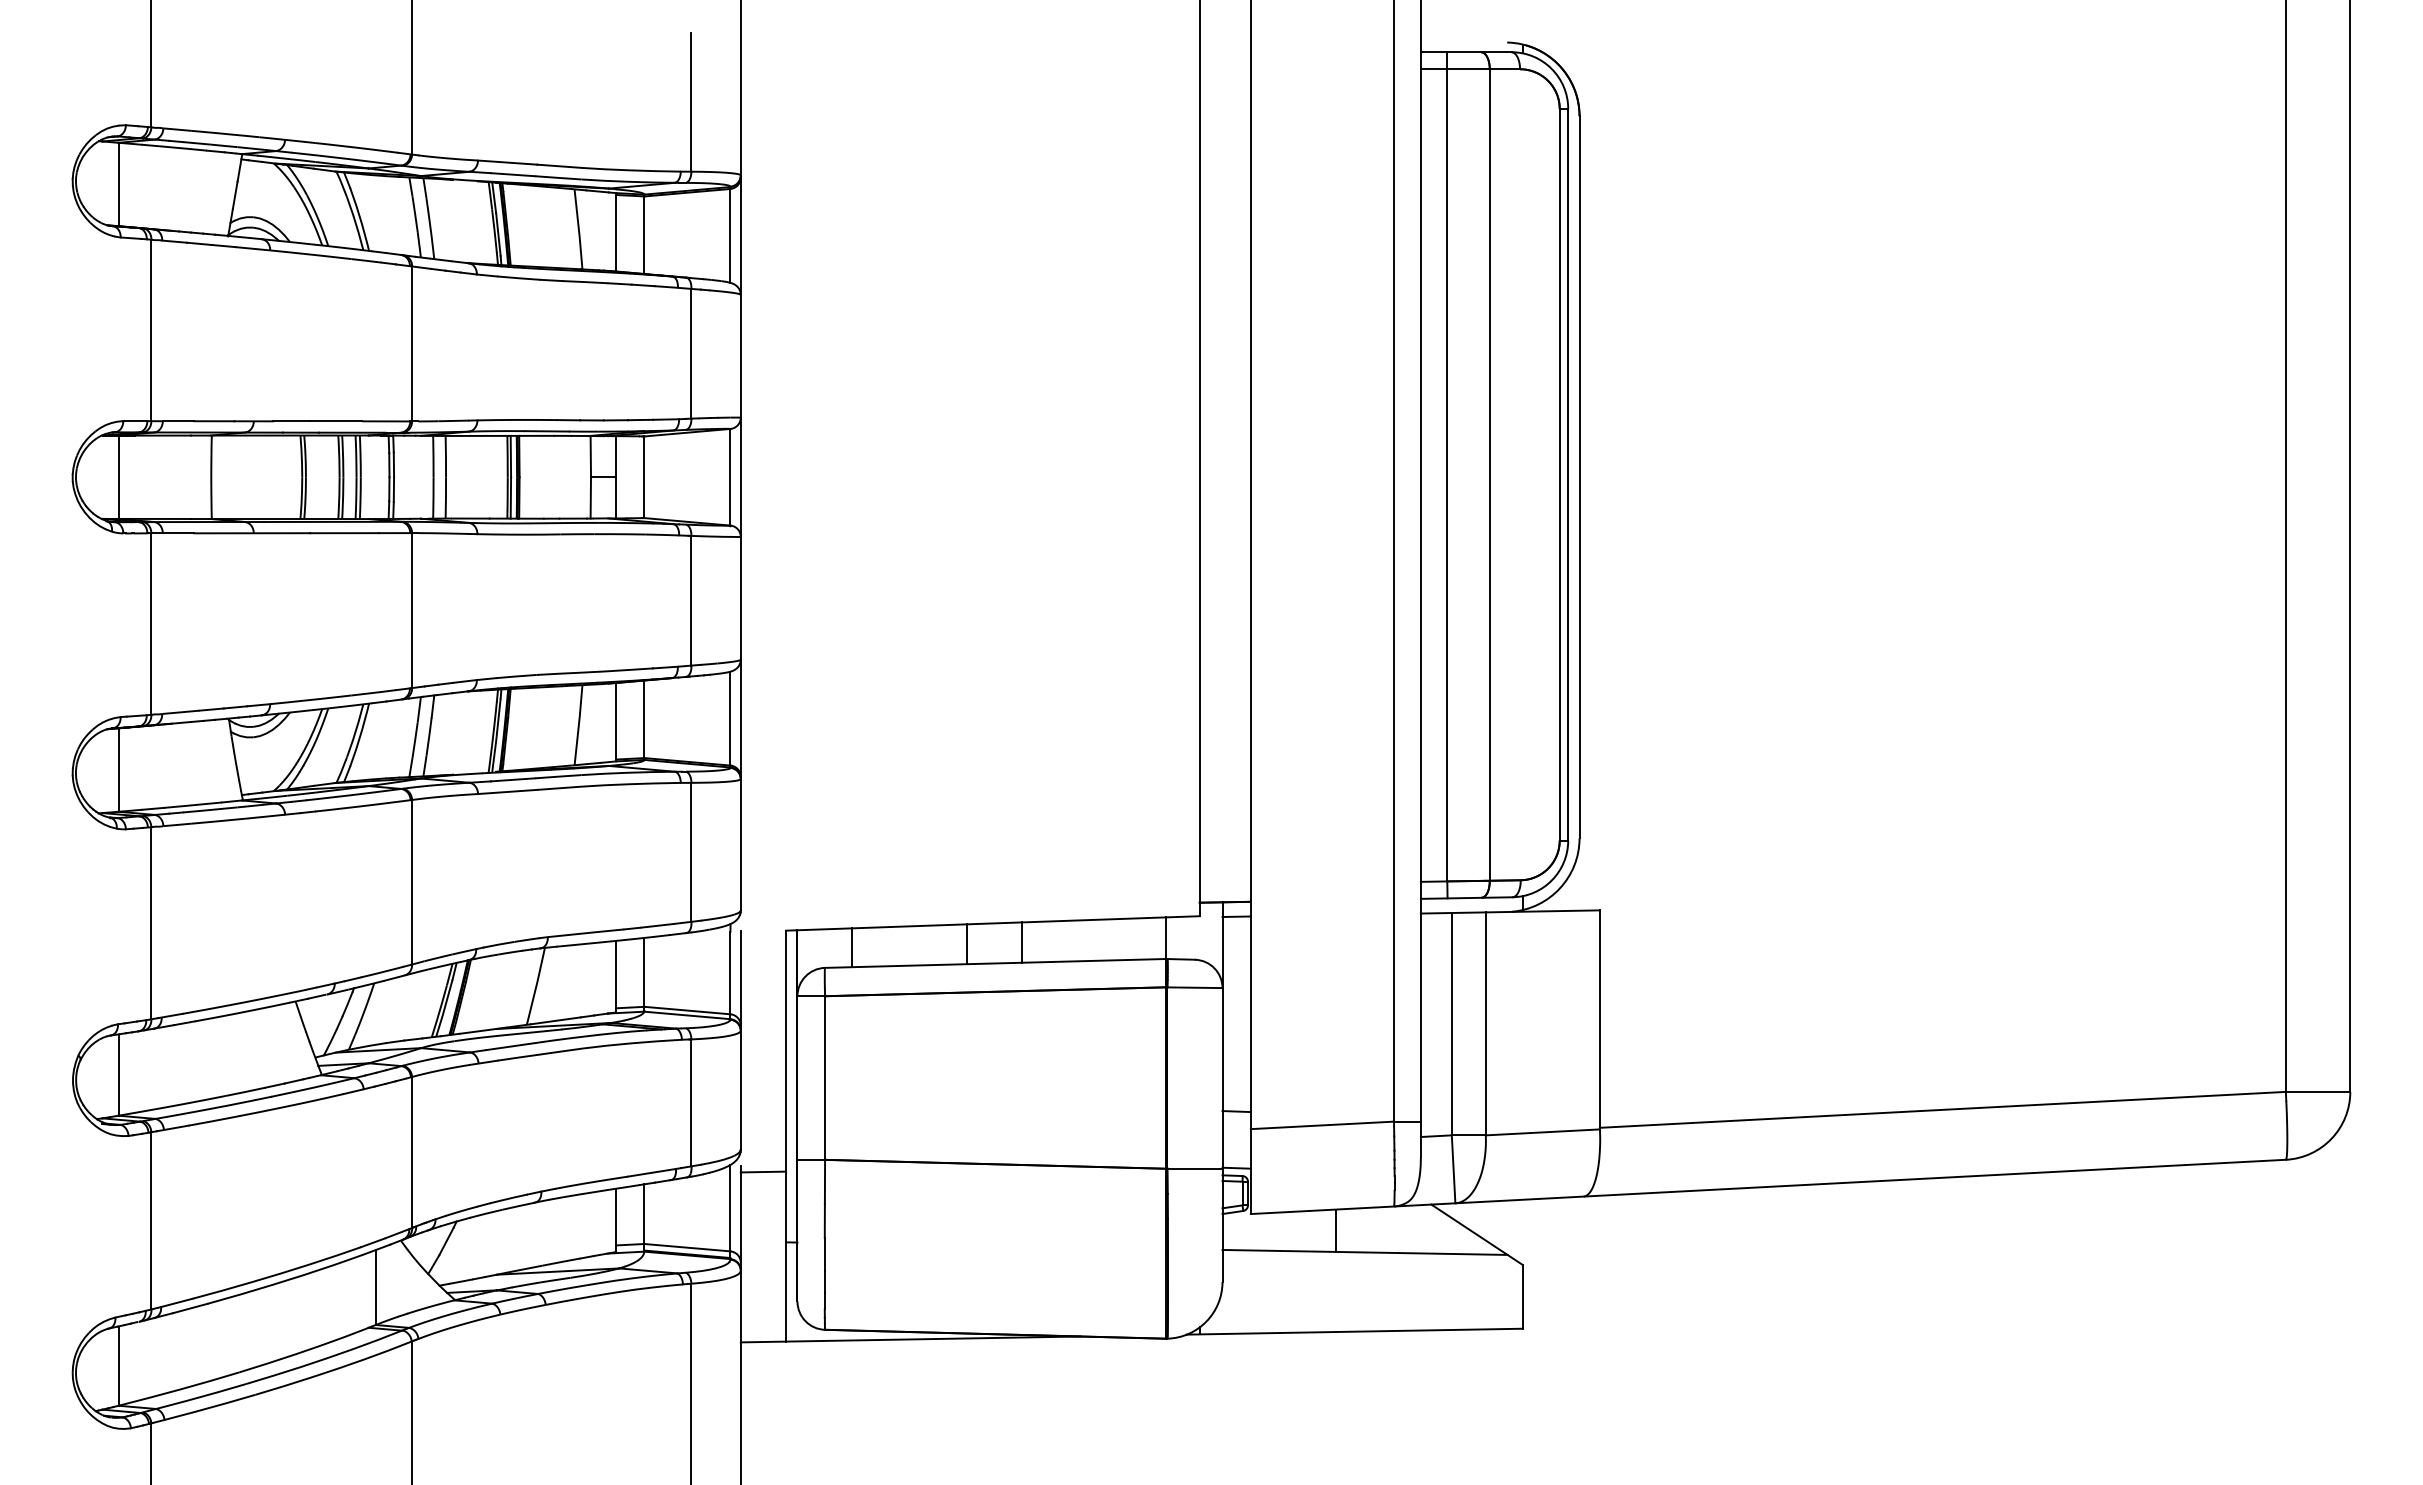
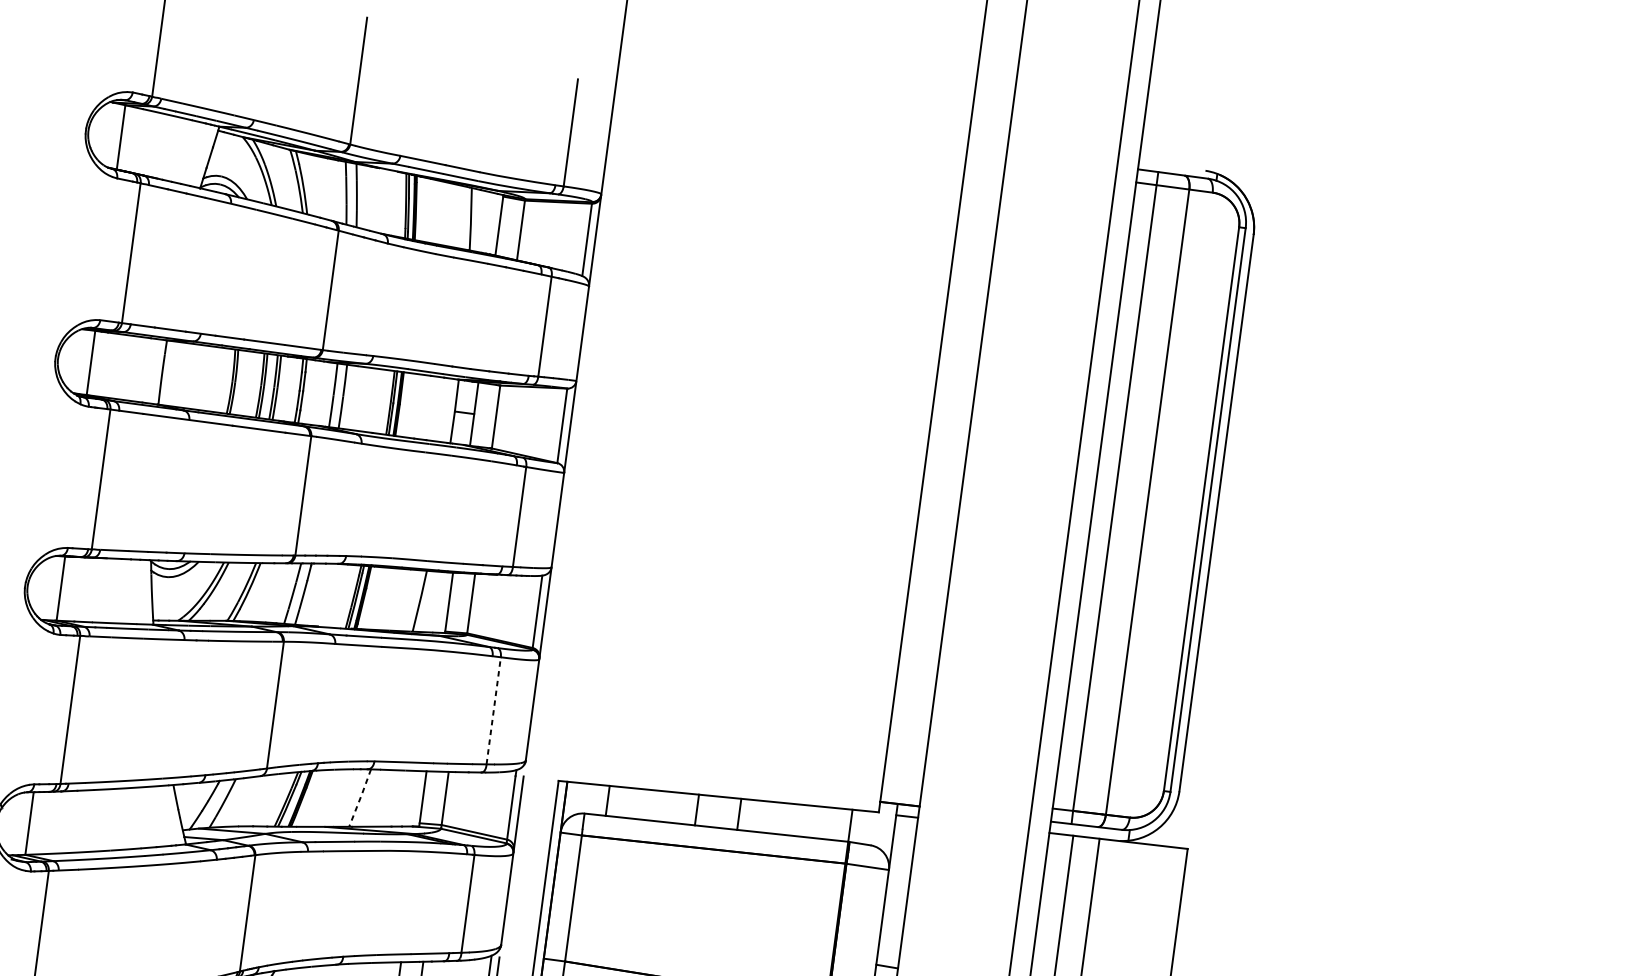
line: (691, 851) -> (493, 710), solid -> dashed
line: (536, 987) -> (360, 799), solid -> dashed
line: (763, 1171) -> (516, 964), removed

